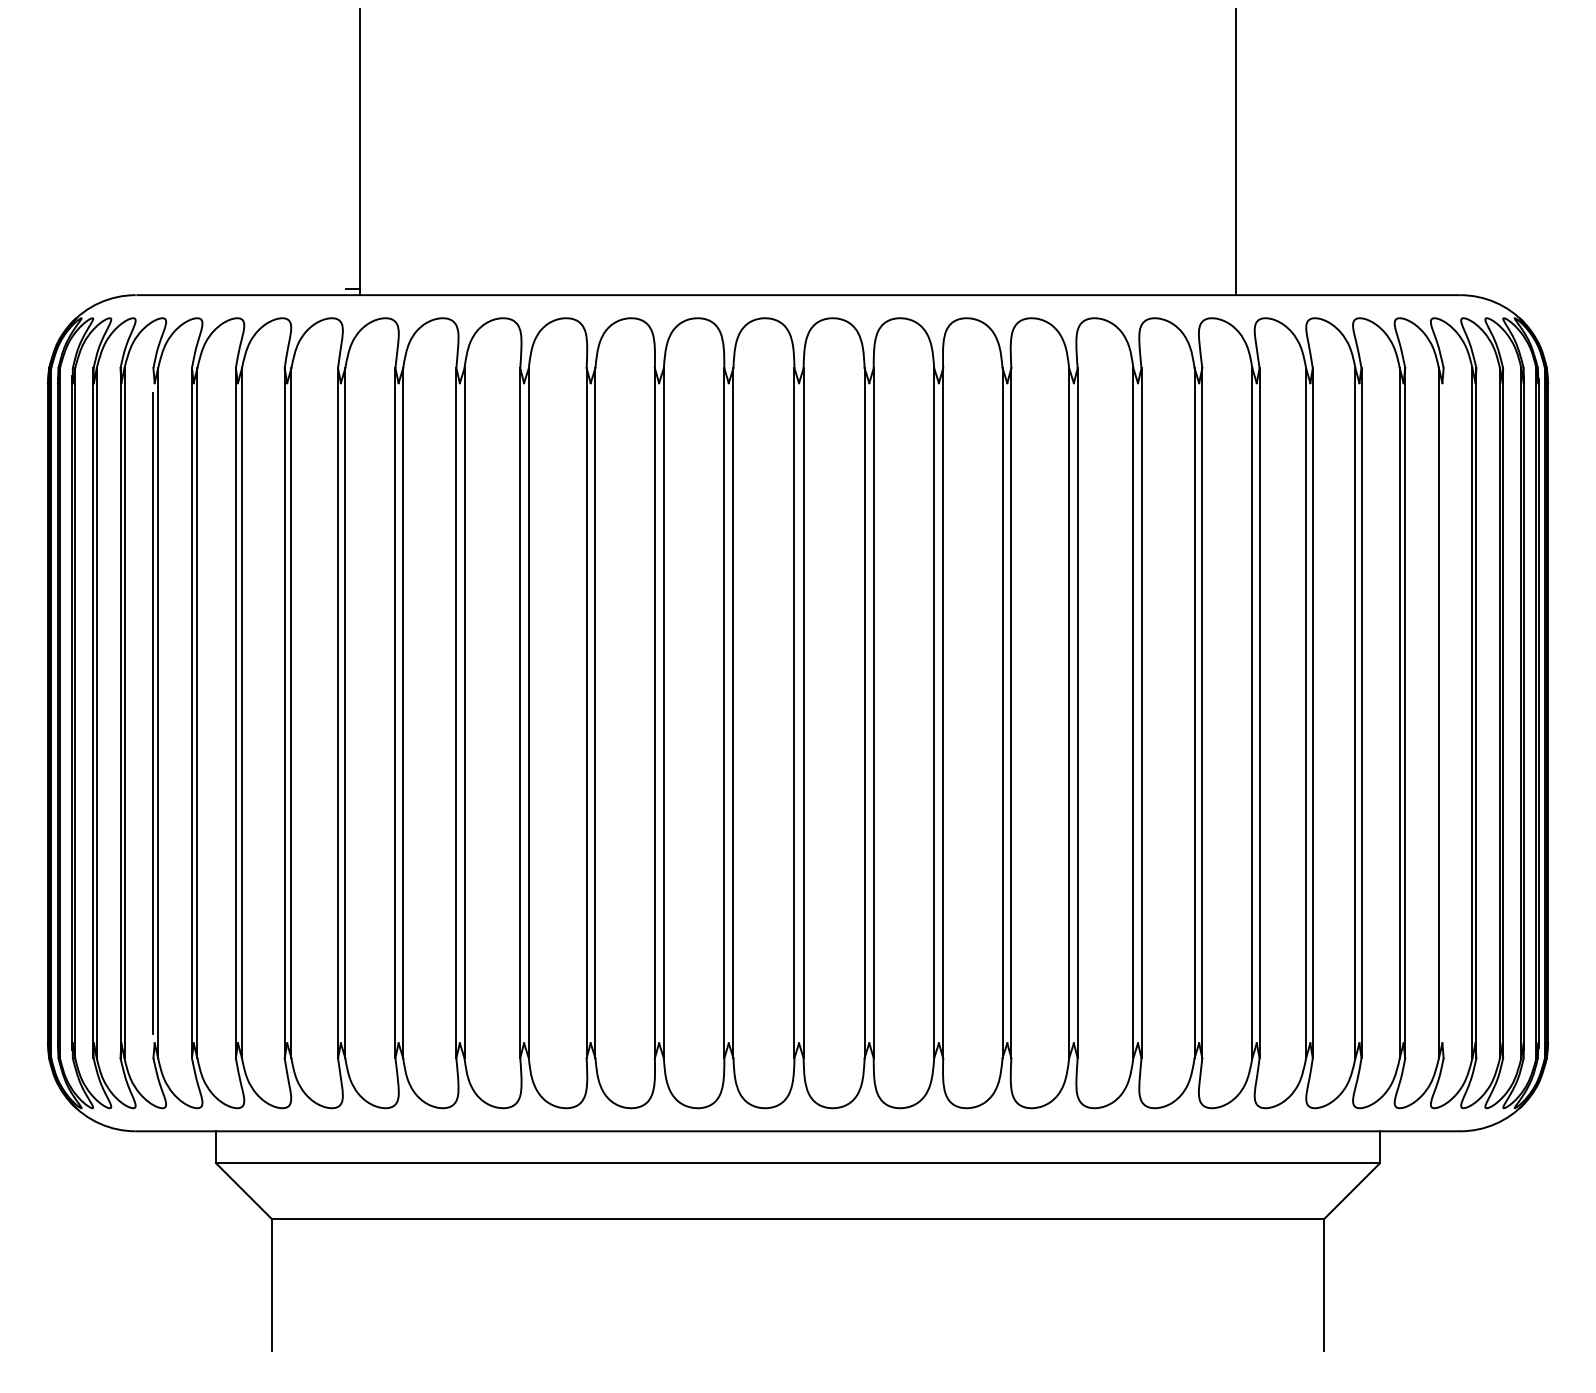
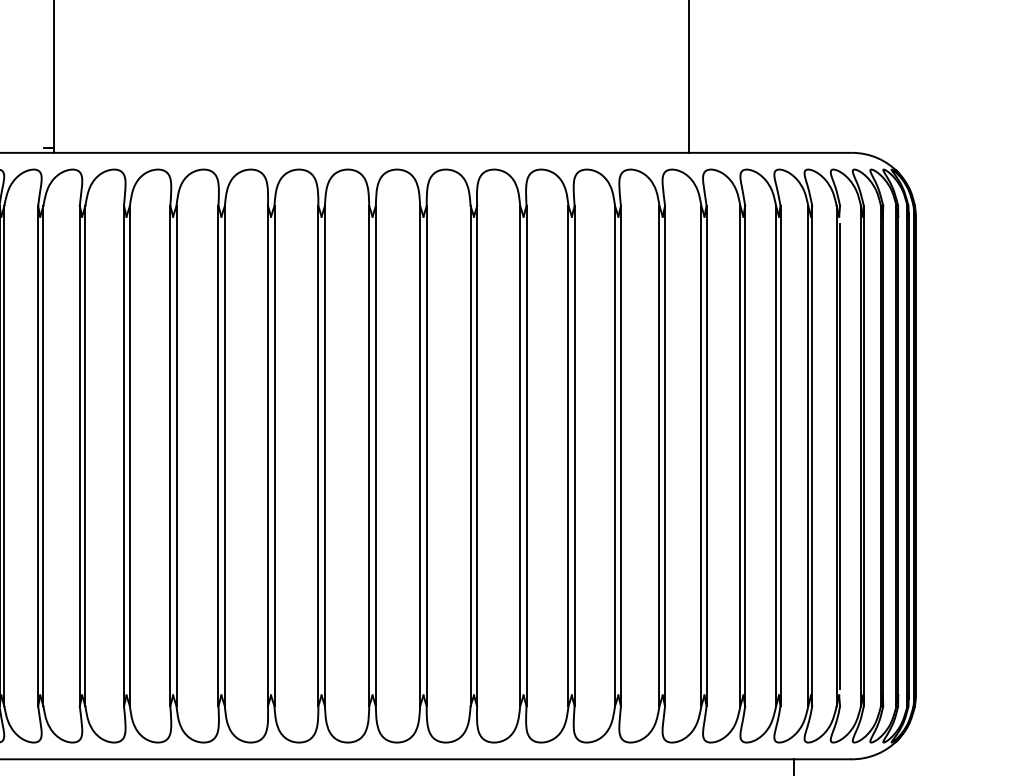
line: (1443, 712) -> (839, 455), added

